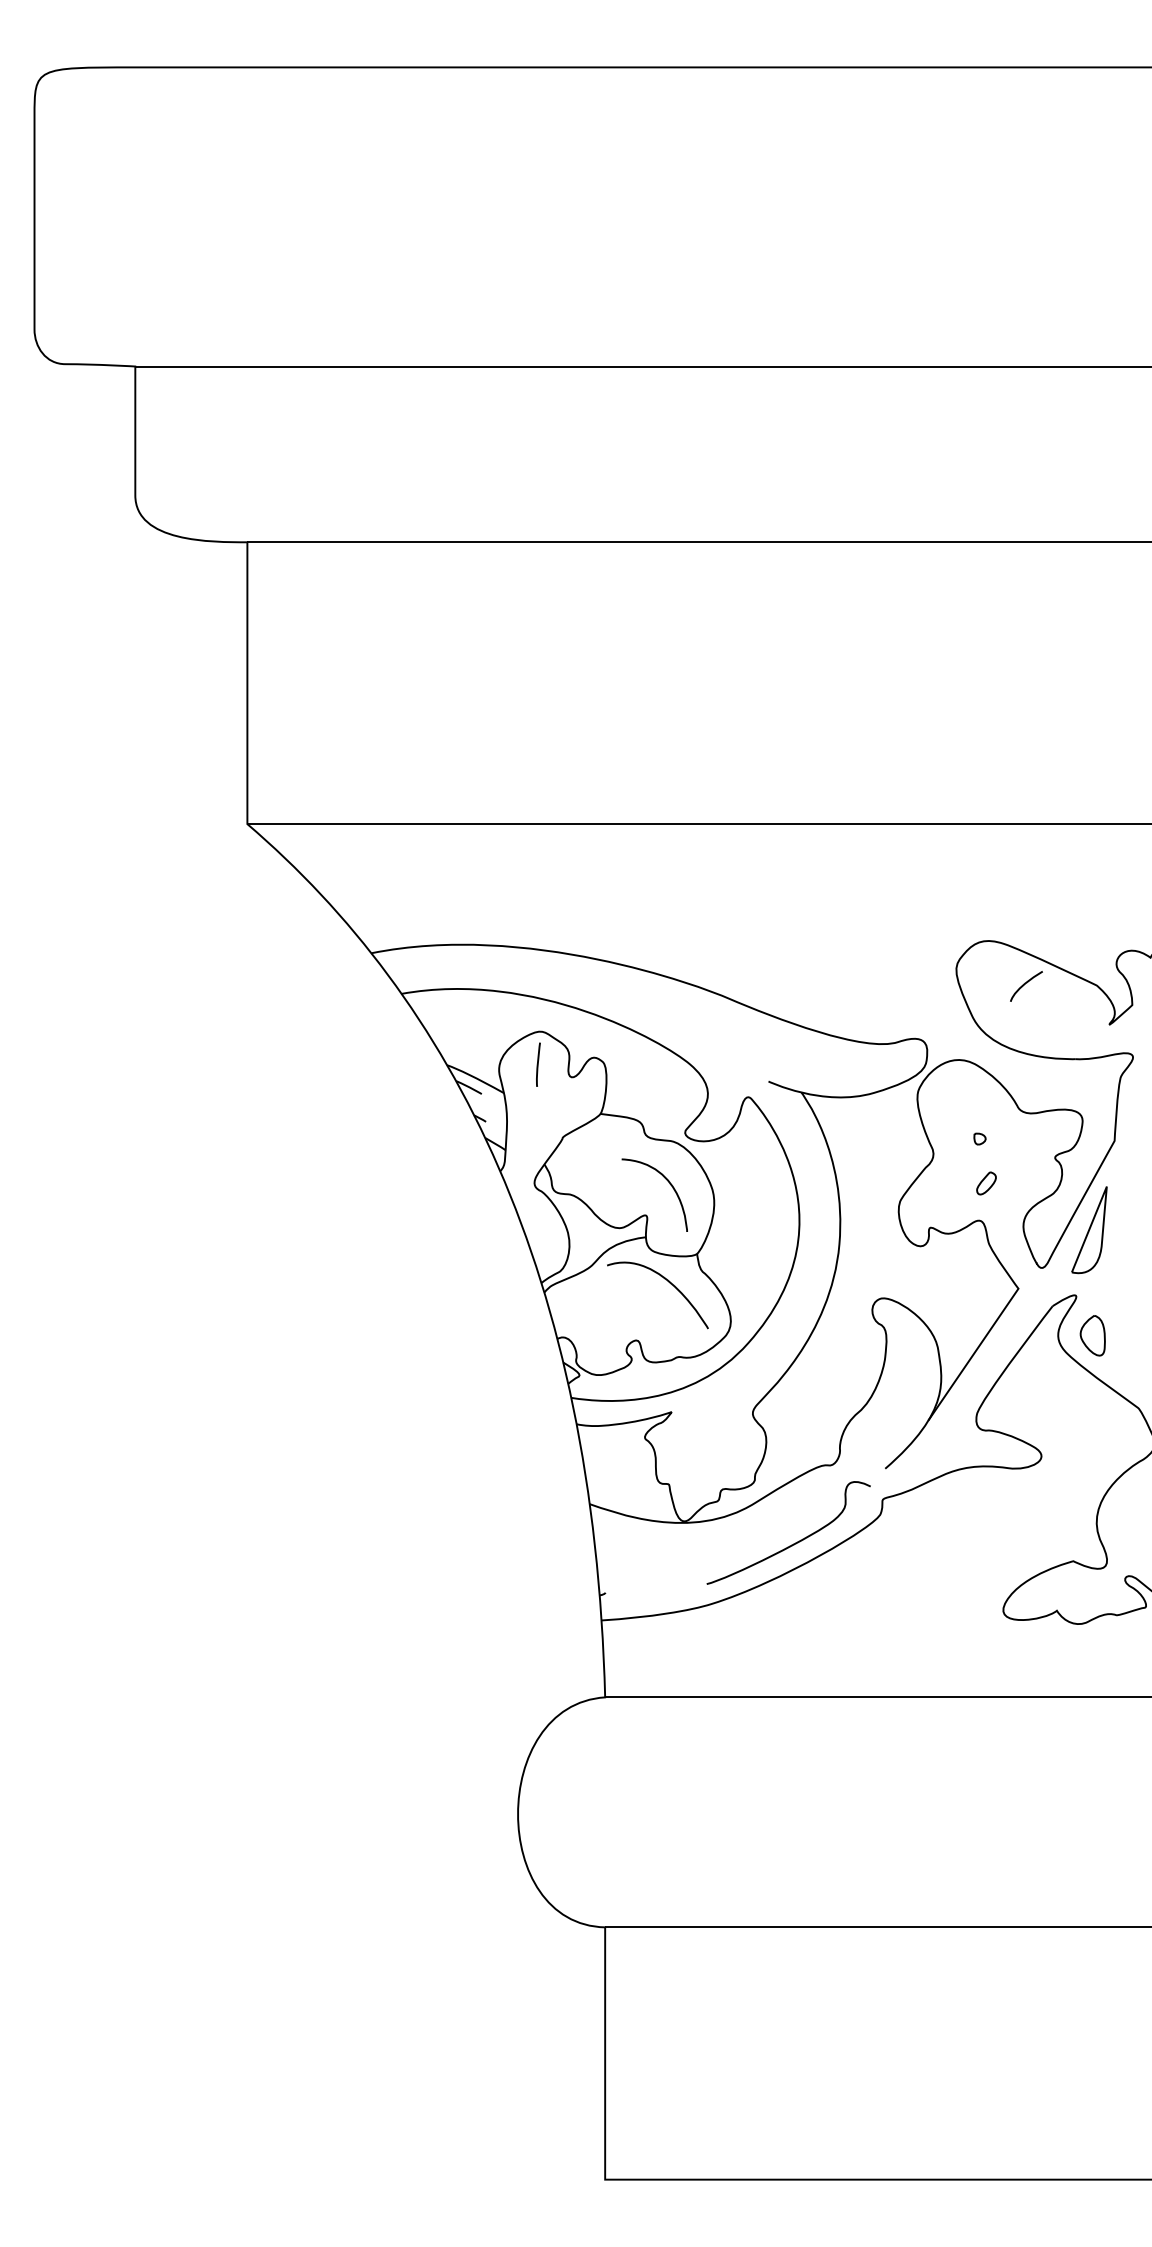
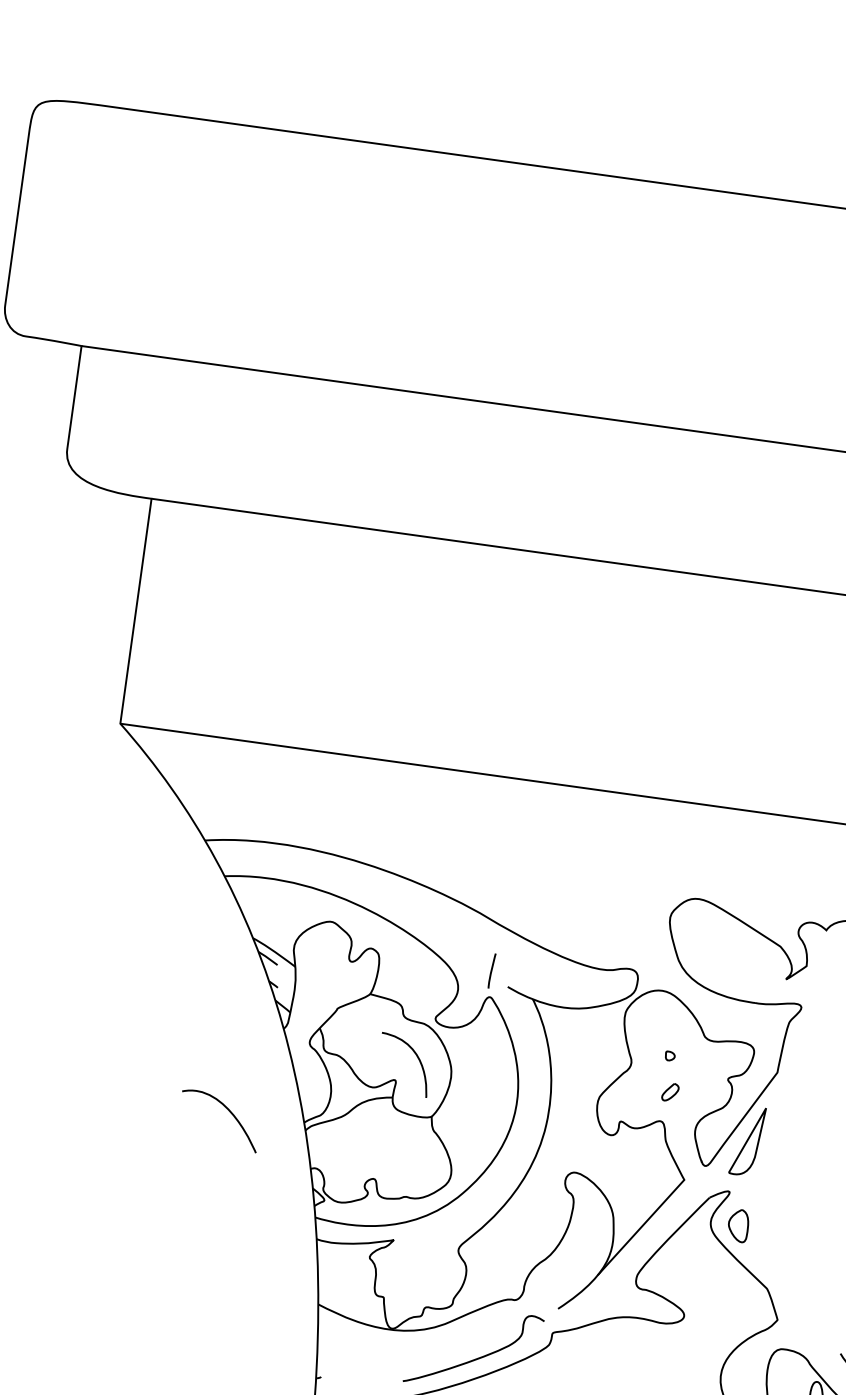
curve: (1025, 984) -> (723, 937), removed
line: (538, 1064) -> (492, 970), moved
curve: (669, 1283) -> (229, 1112), moved

